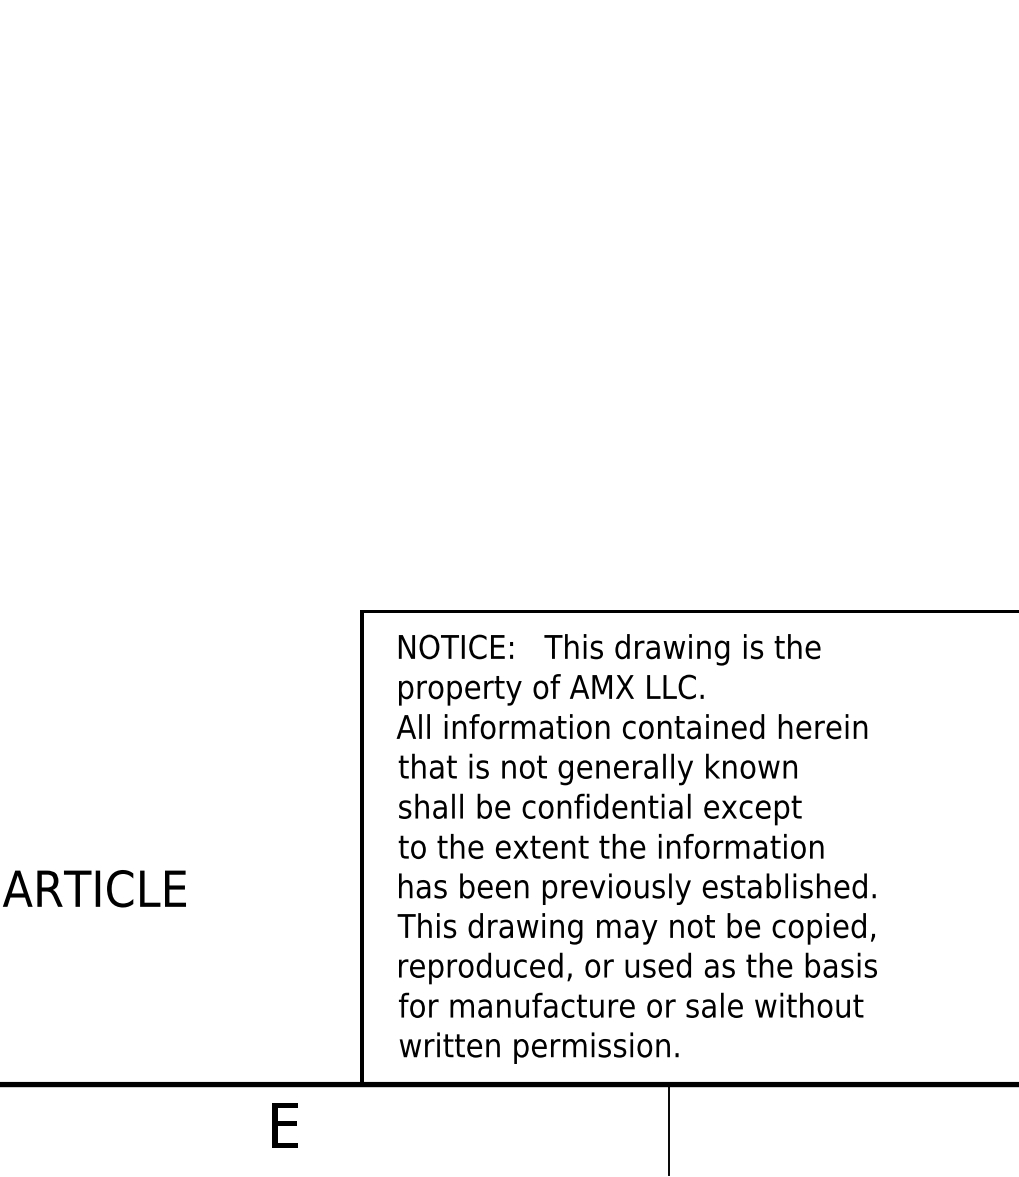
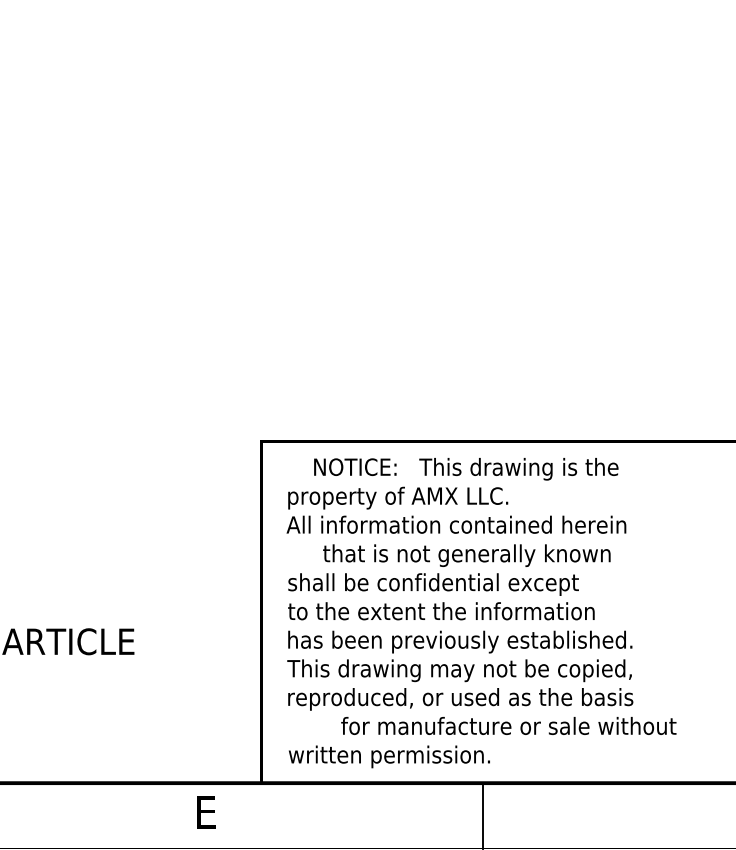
text: (609, 650) -> (466, 469), moved
text: (597, 769) -> (466, 555), moved
text: (630, 1004) -> (508, 725), moved

